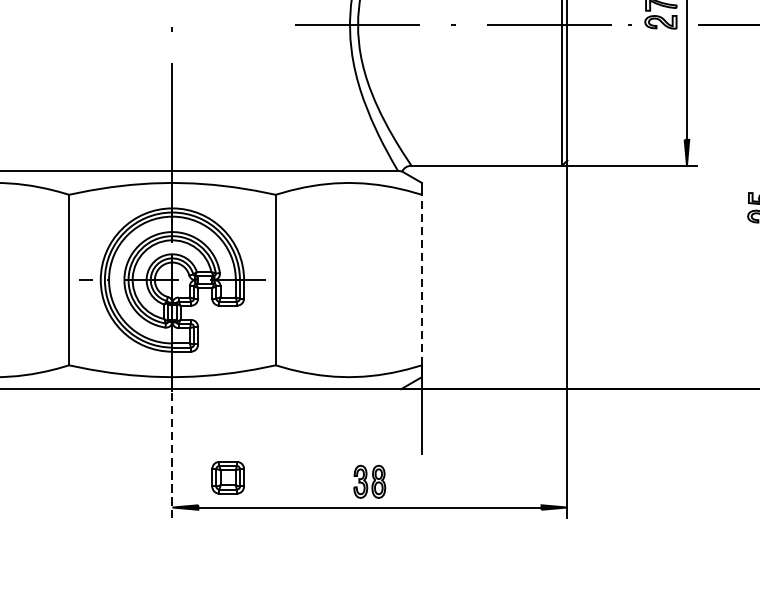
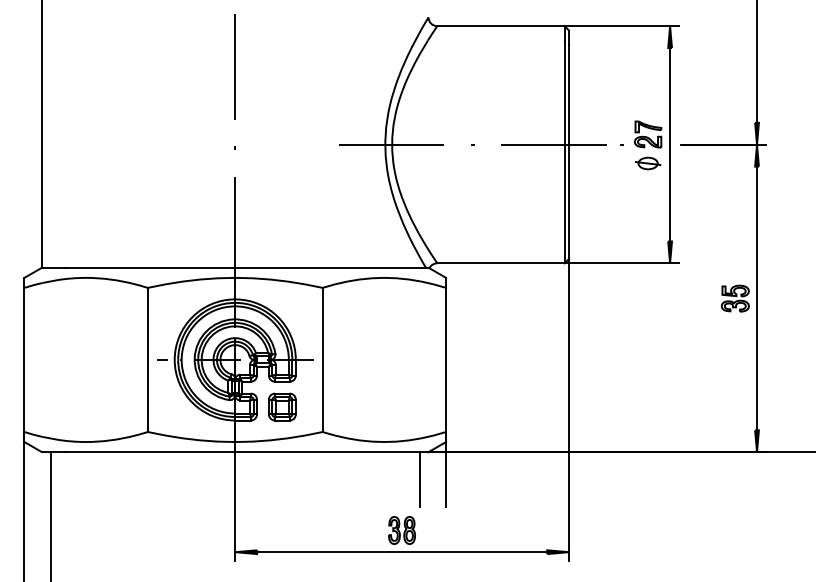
part: (661, 47) -> (648, 163), added
line: (422, 279) -> (446, 359), dashed -> solid
line: (390, 421) -> (419, 479), added
line: (172, 449) -> (235, 503), dashed -> solid
part: (228, 477) -> (282, 406), moved

